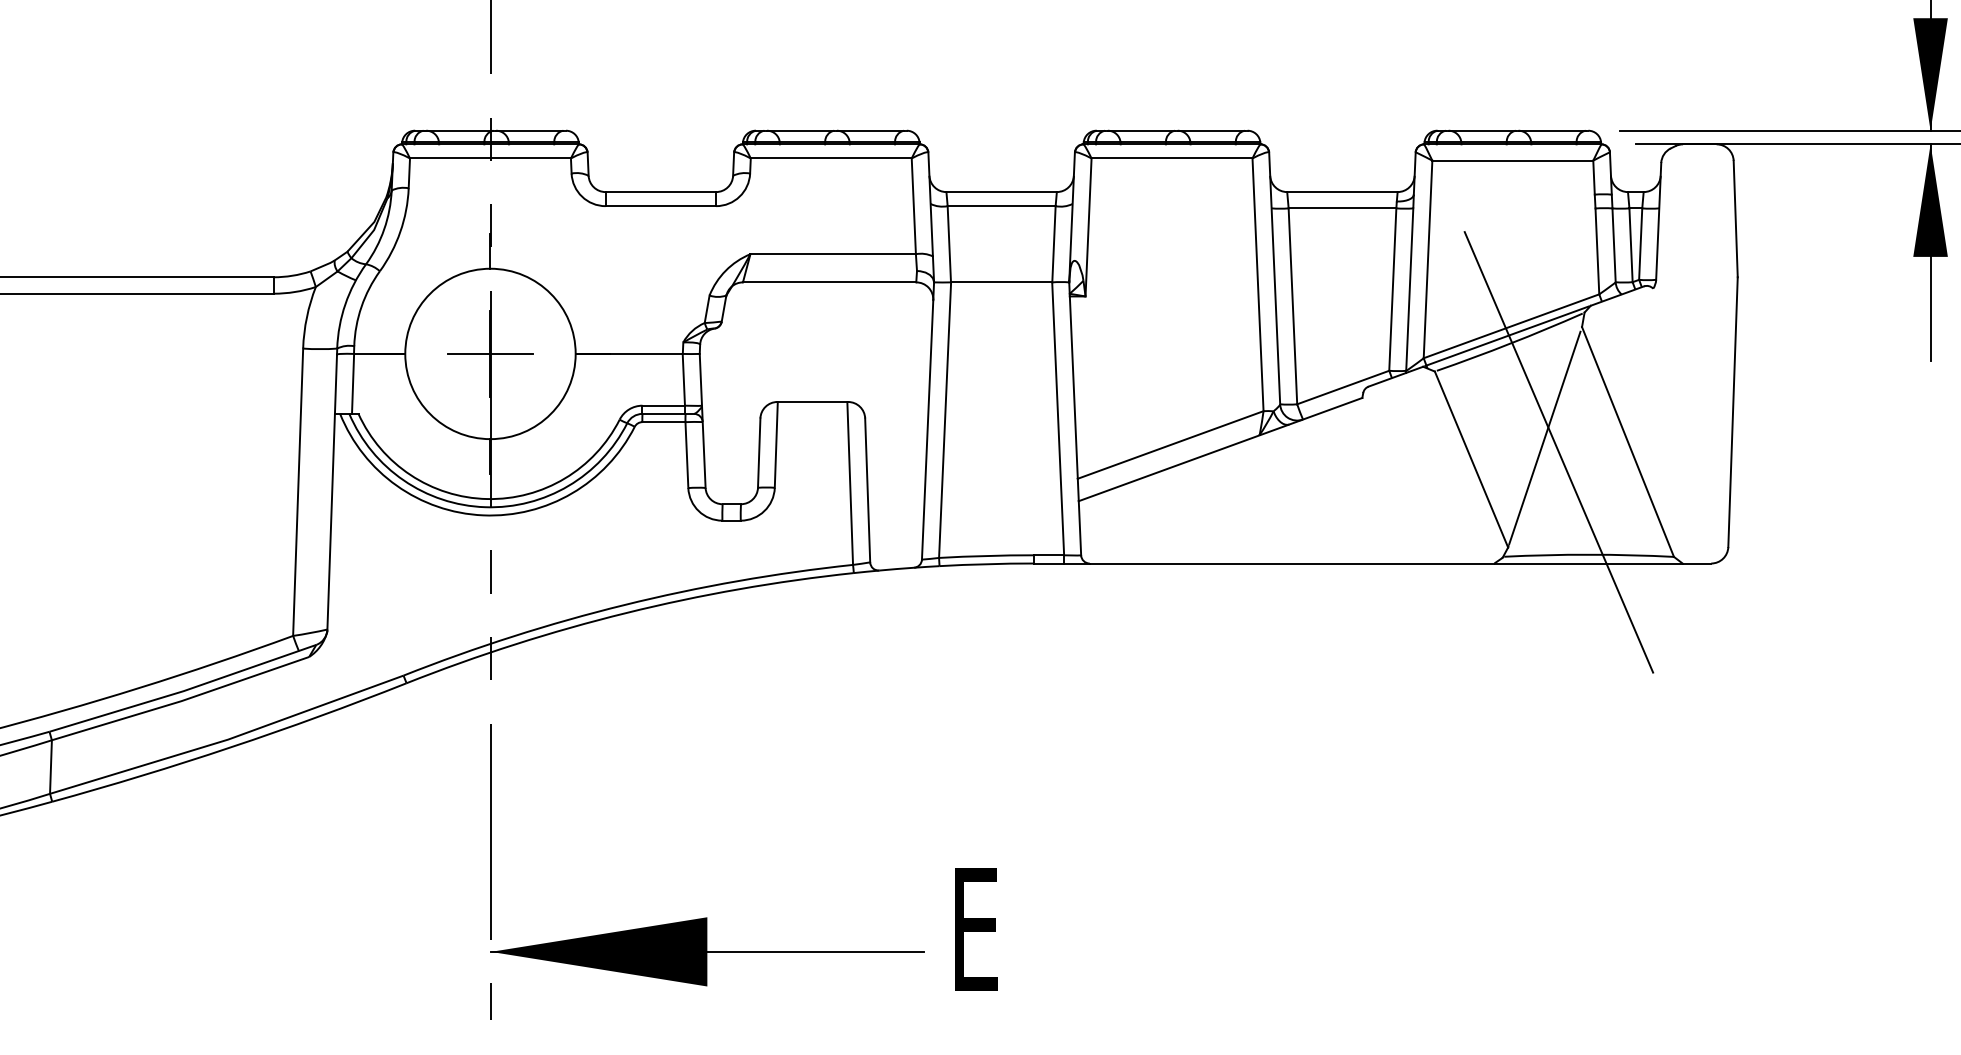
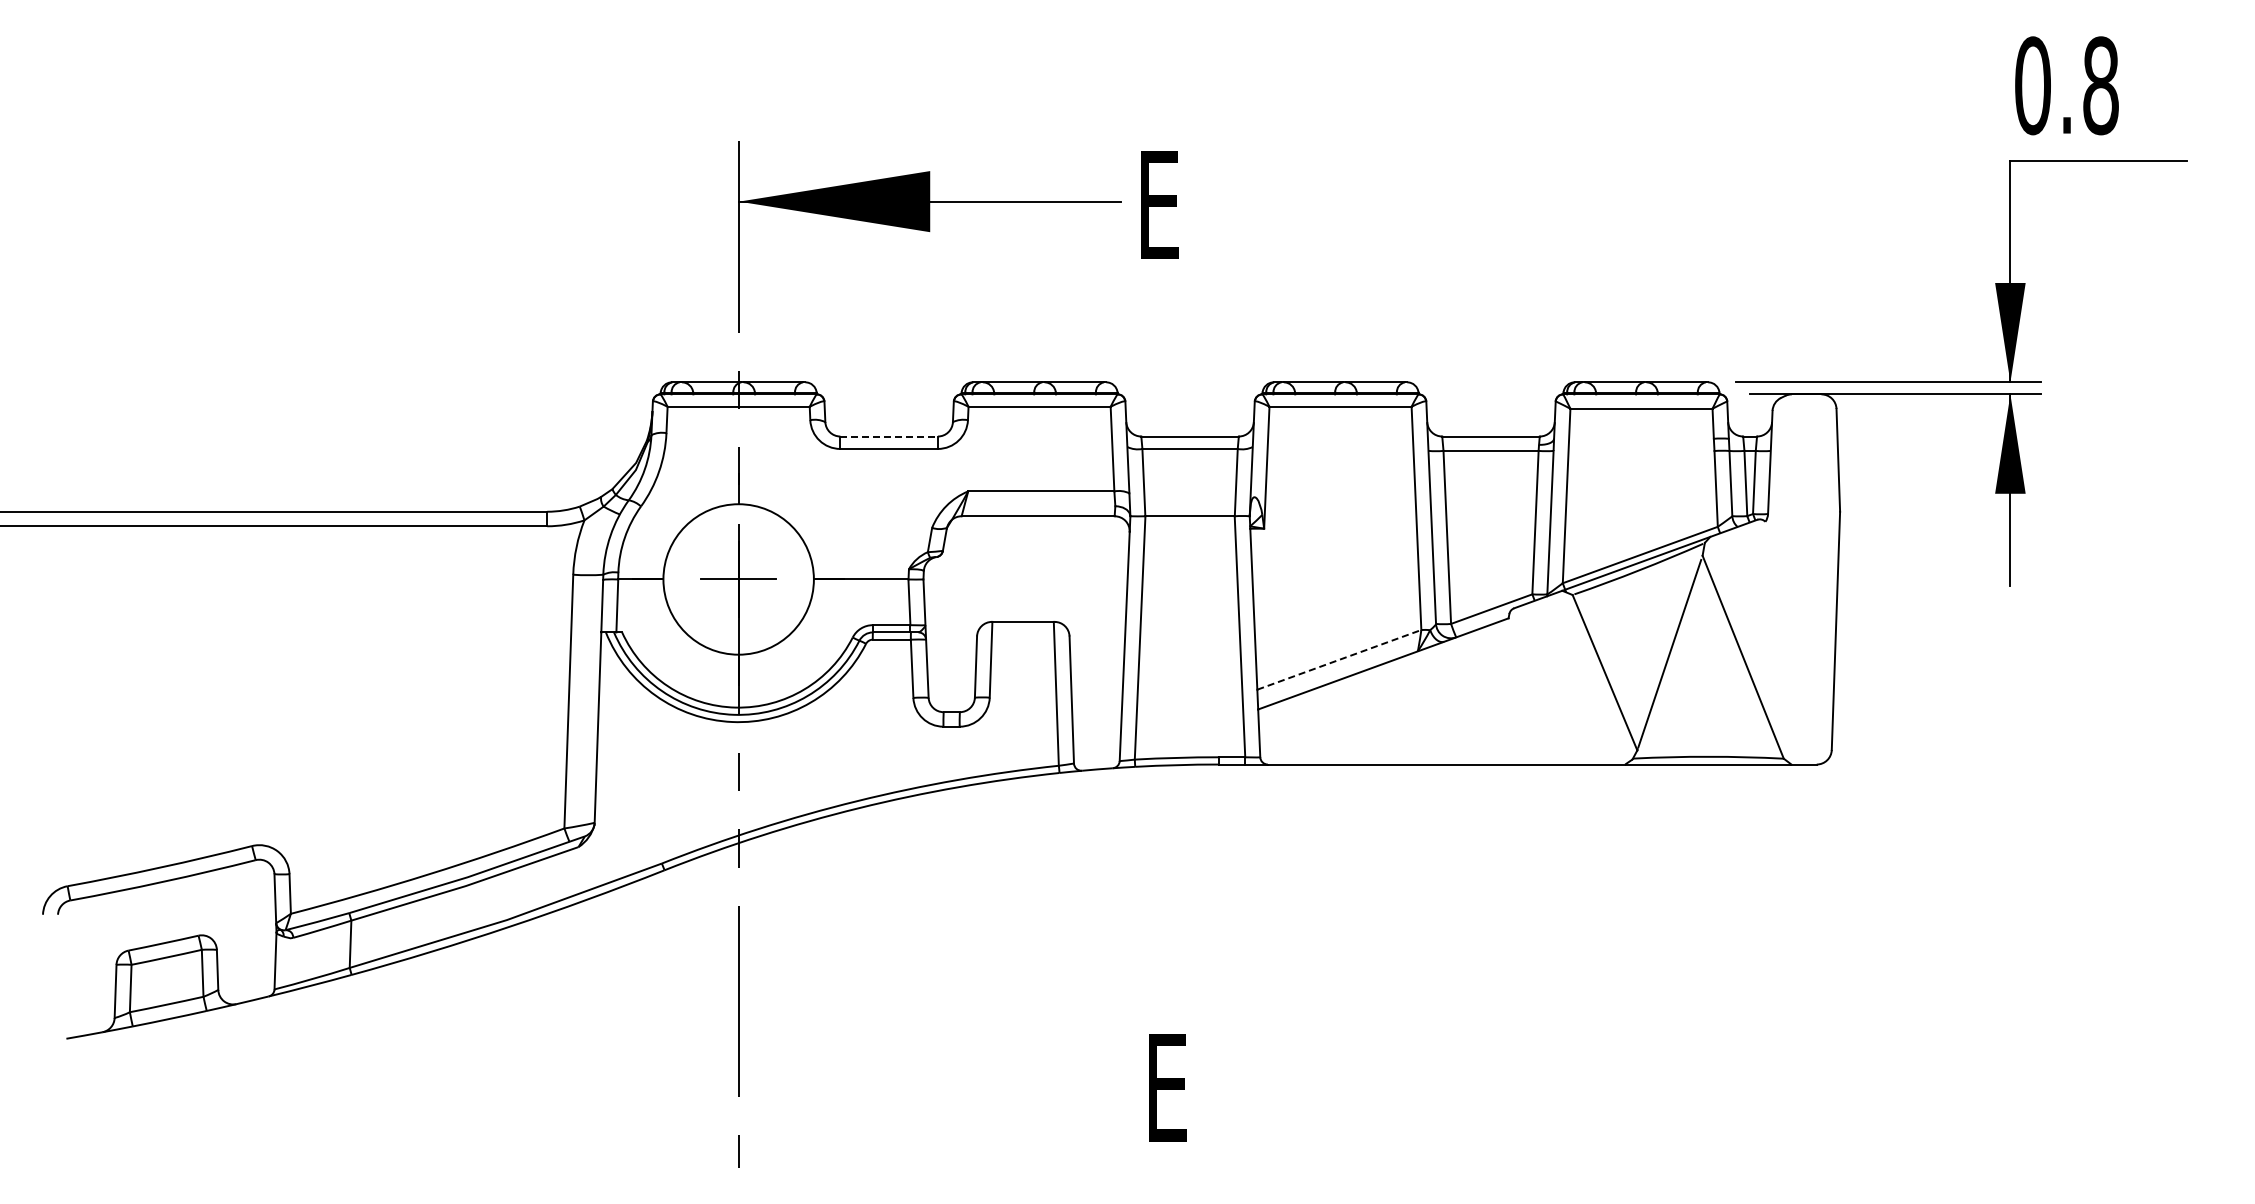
line: (661, 192) -> (889, 436), solid -> dashed
line: (1170, 444) -> (1339, 659), solid -> dashed
line: (1559, 451) -> (1682, 665), removed
part: (706, 951) -> (929, 1107), removed

